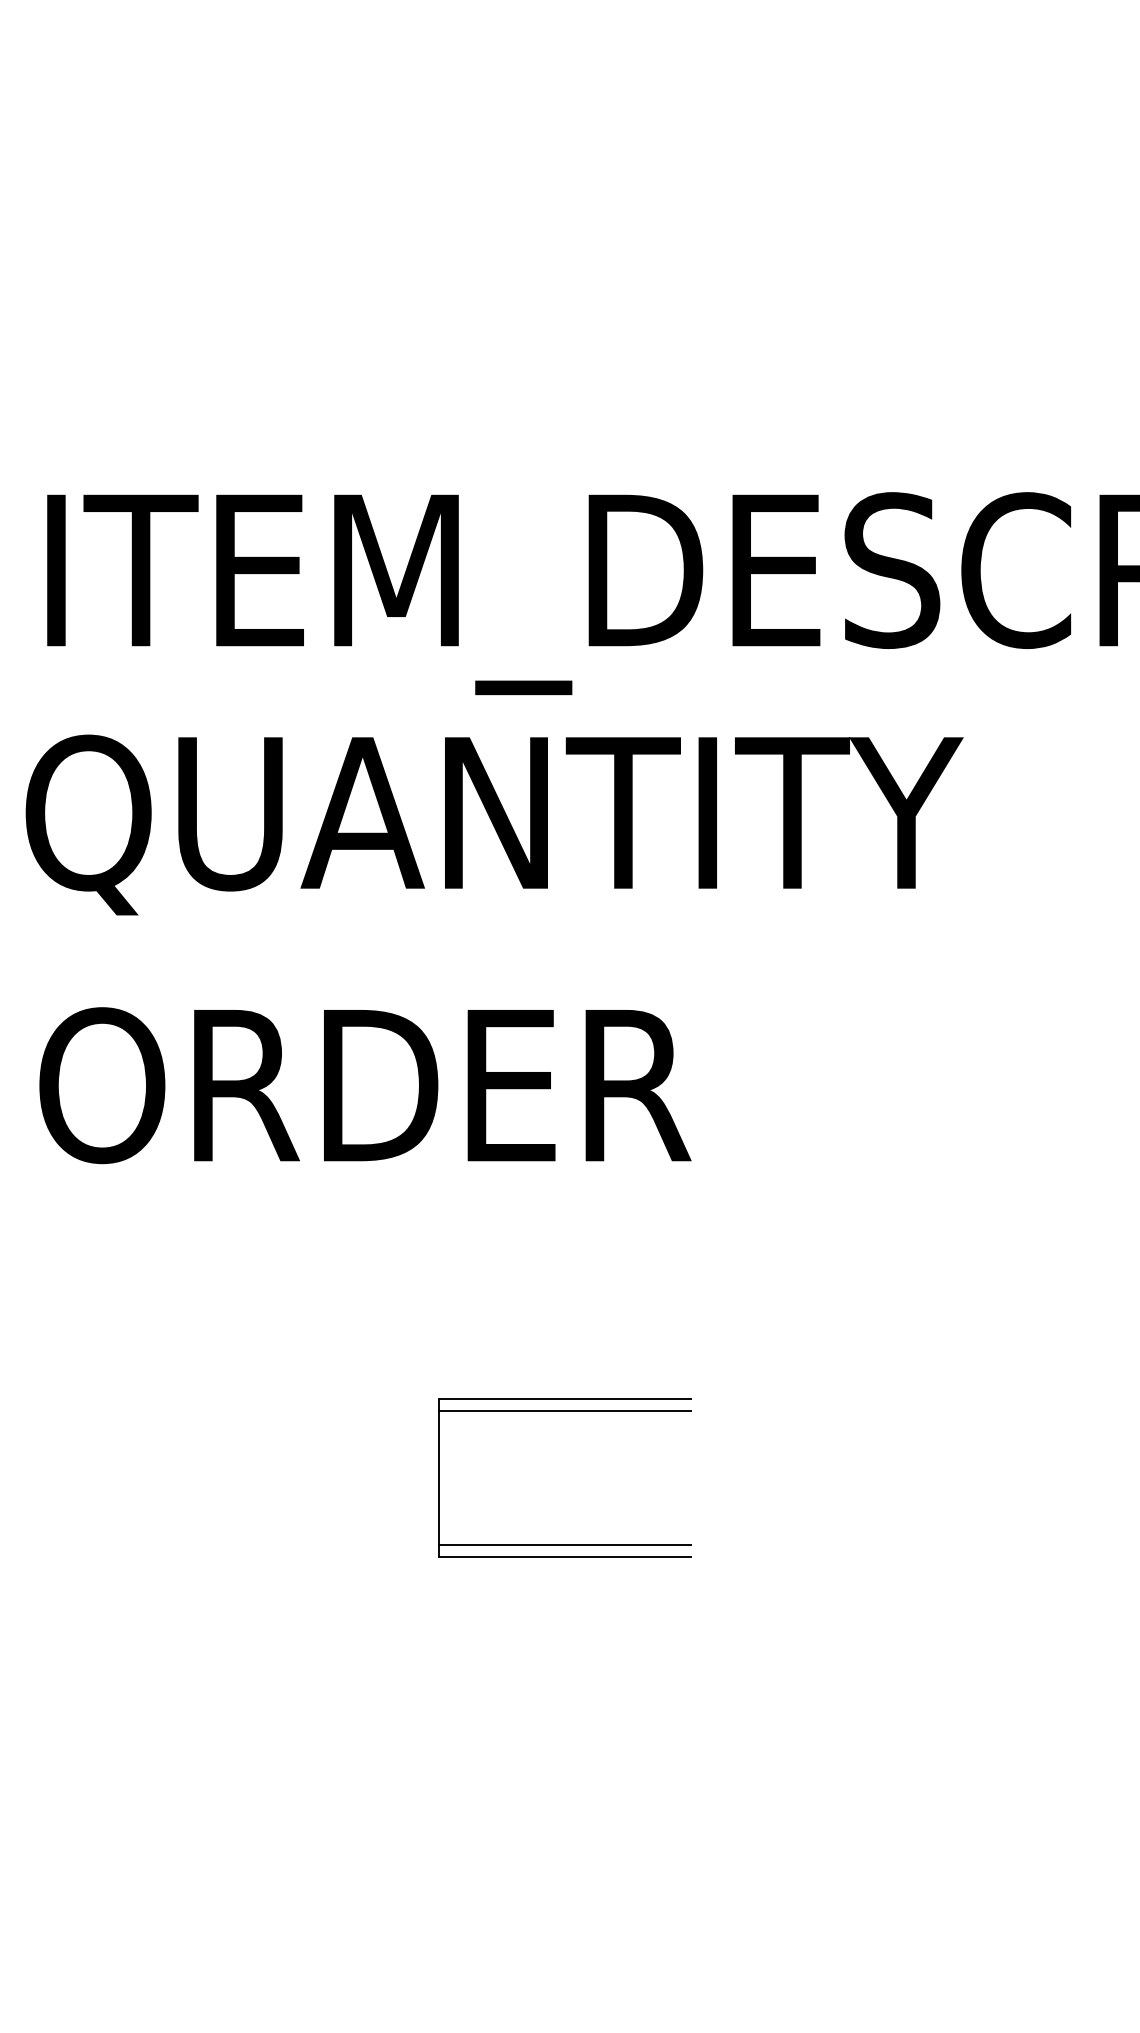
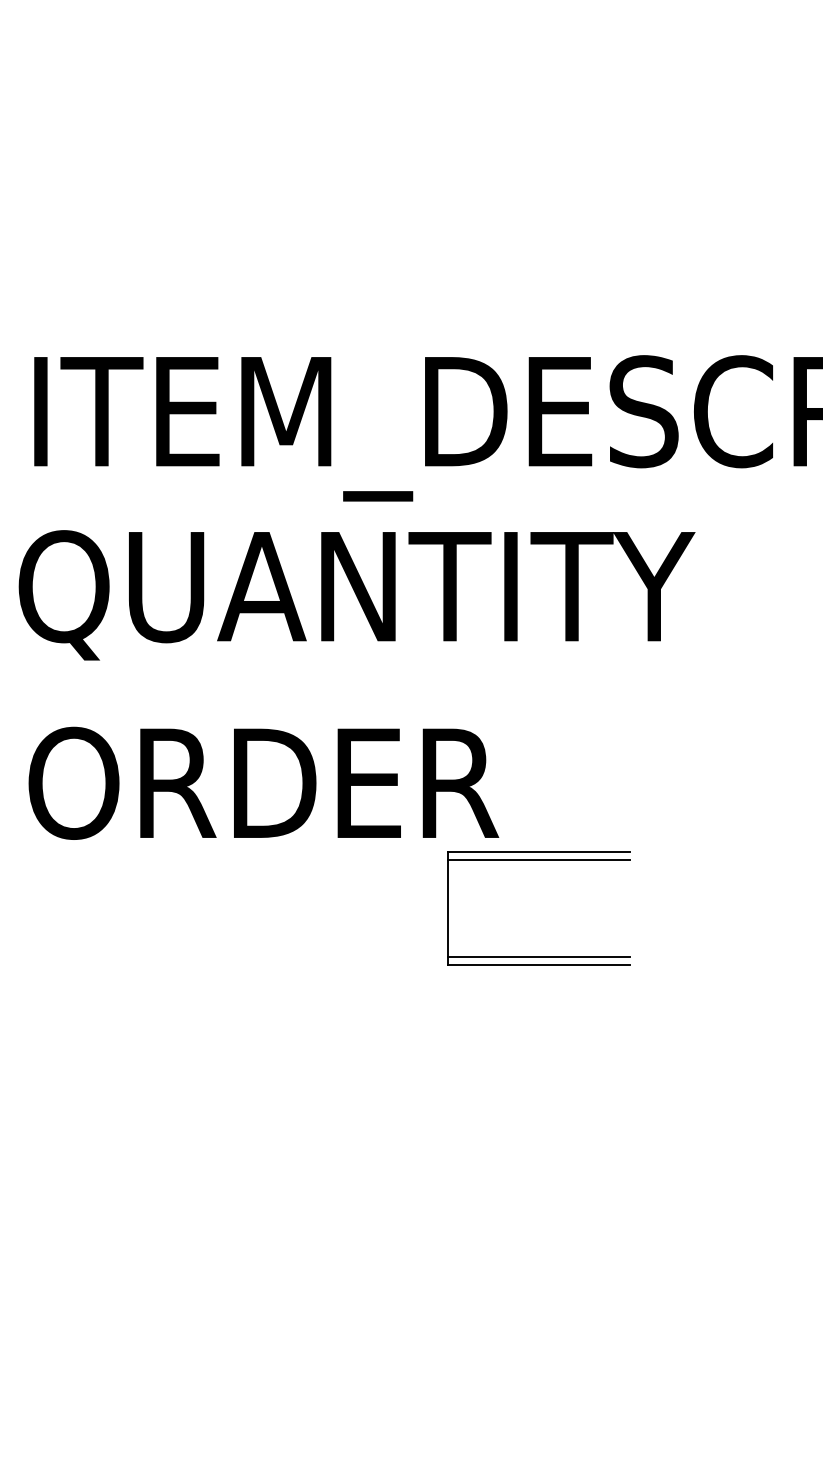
part: (564, 1411) -> (538, 860), moved

